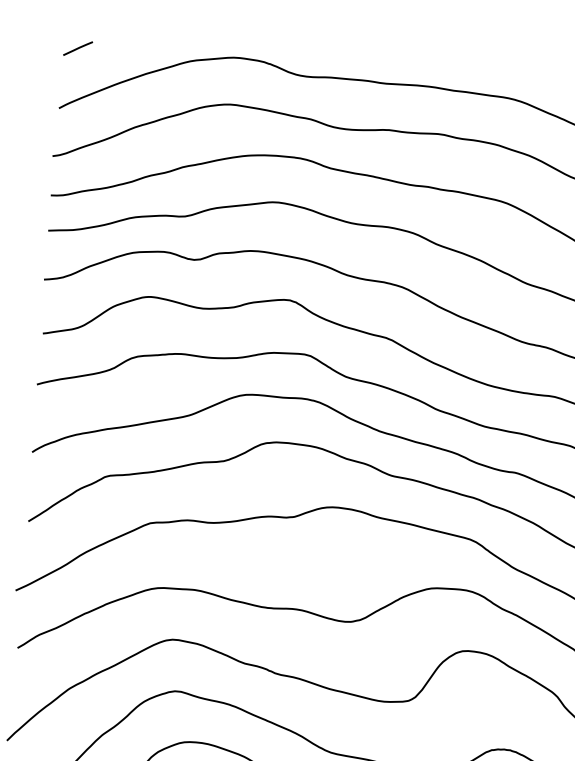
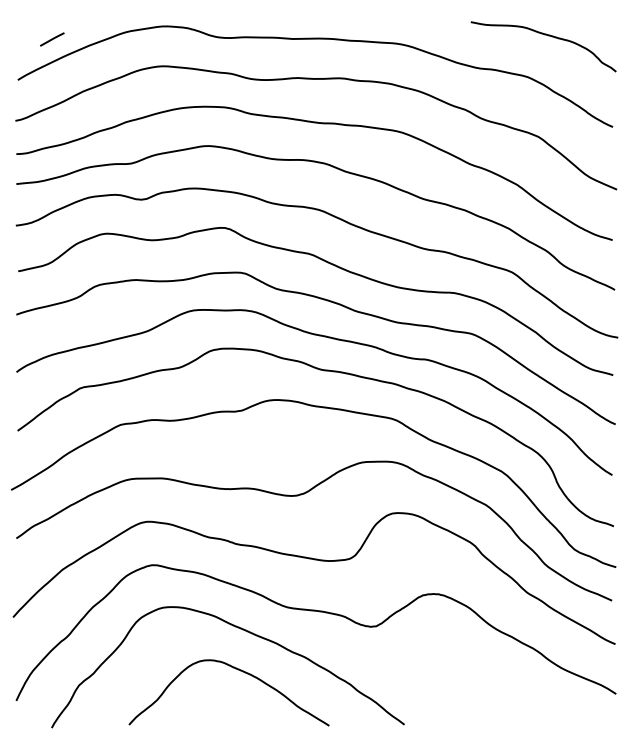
line: (78, 48) -> (52, 39), moved

